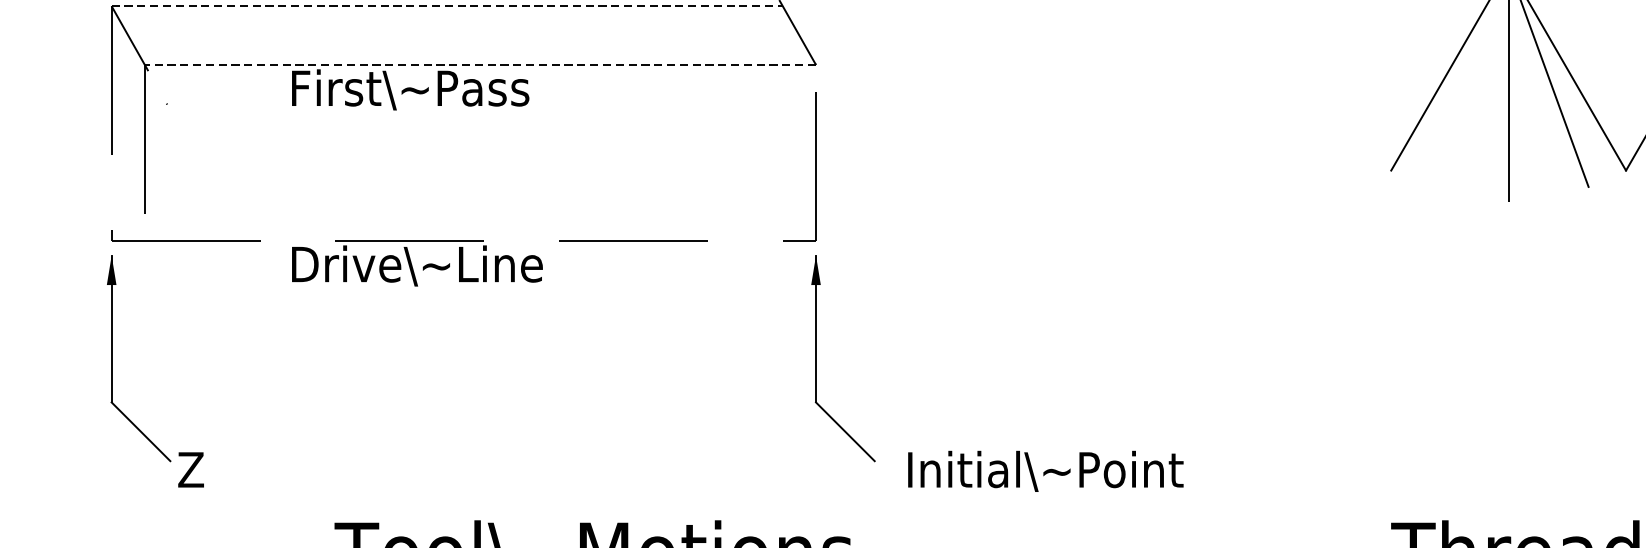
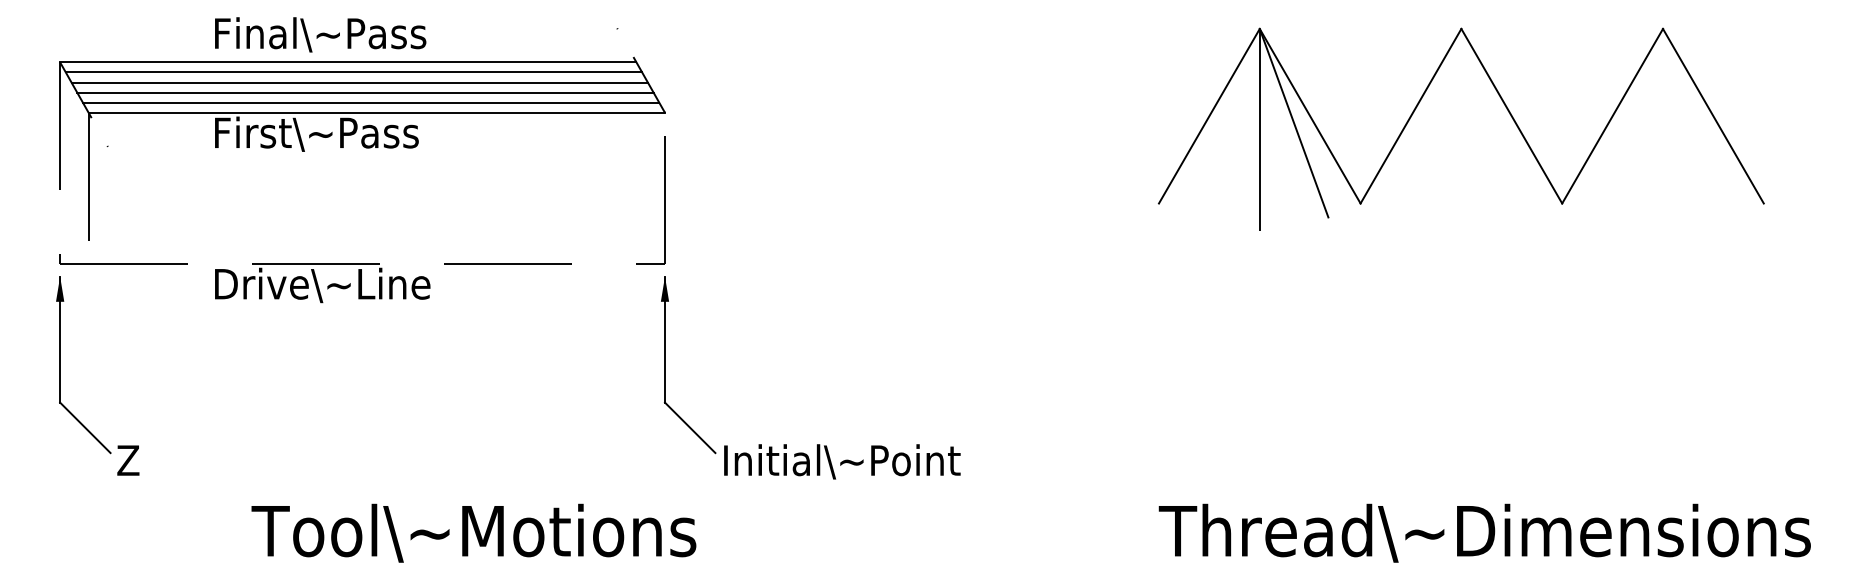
line: (447, 6) -> (348, 62), dashed -> solid
line: (453, 18) -> (353, 72), added
line: (460, 29) -> (359, 82), added
line: (467, 41) -> (365, 92), added
line: (473, 52) -> (370, 102), added
line: (480, 64) -> (376, 112), dashed -> solid
text: (1046, 470) -> (842, 461), moved

